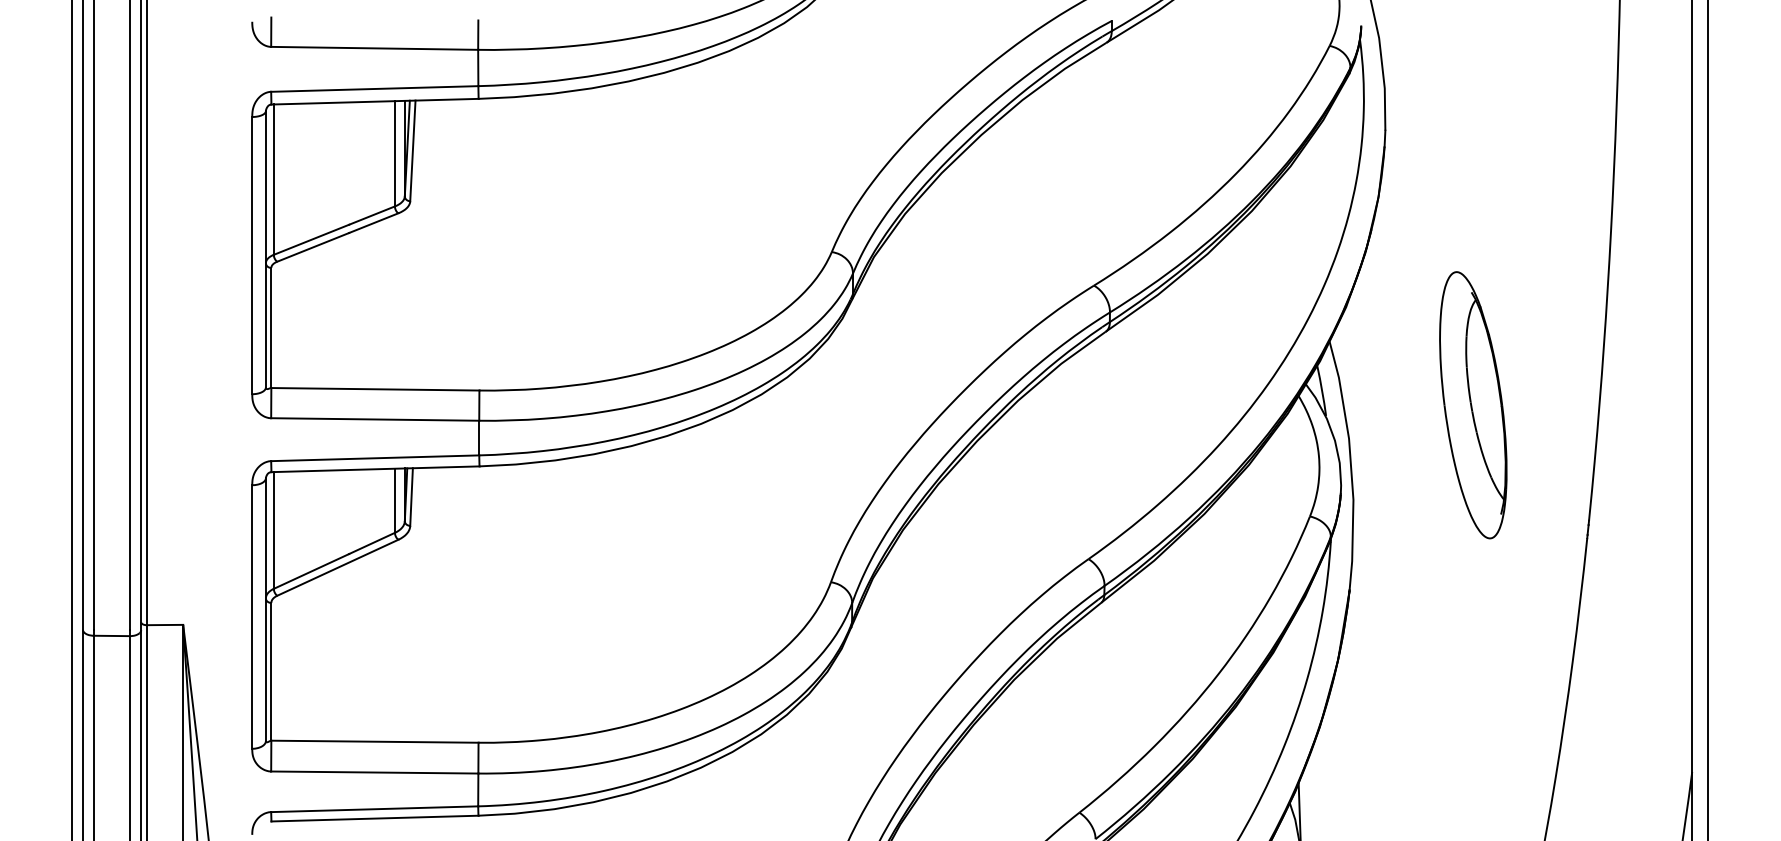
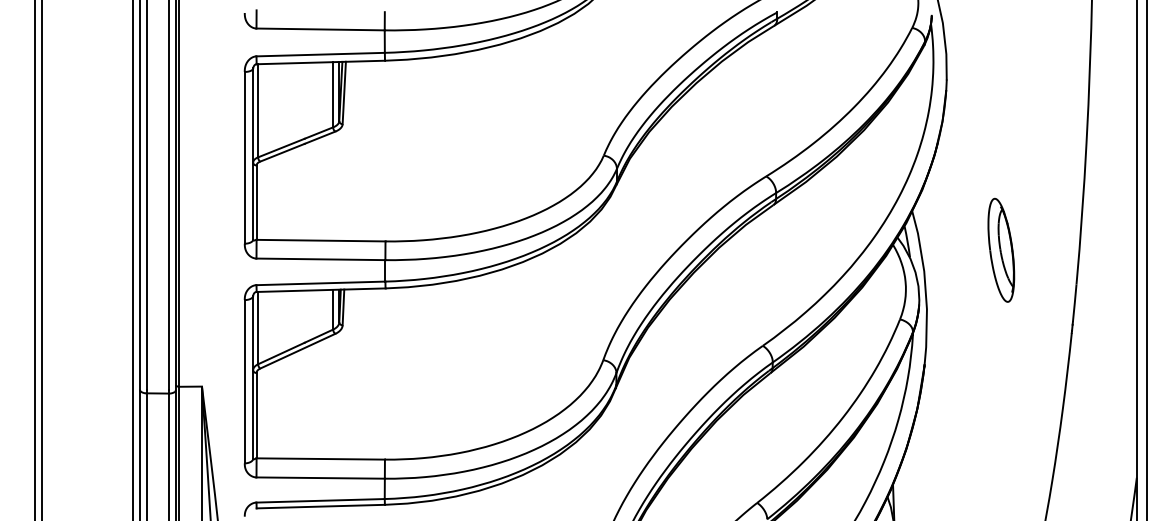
part: (1473, 403) -> (1001, 249), size x0.62

